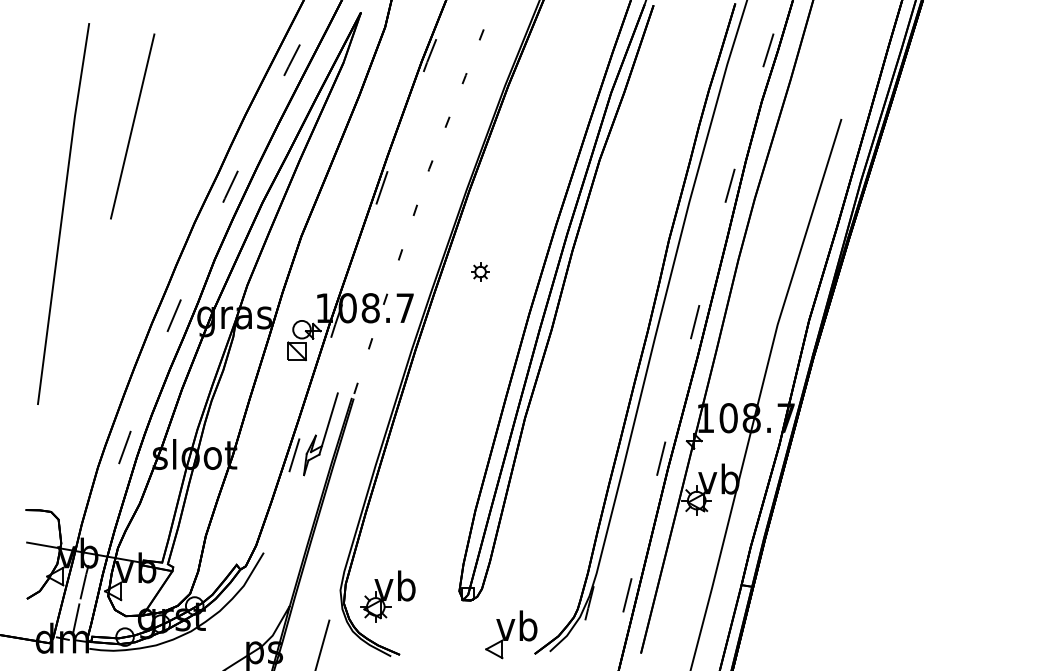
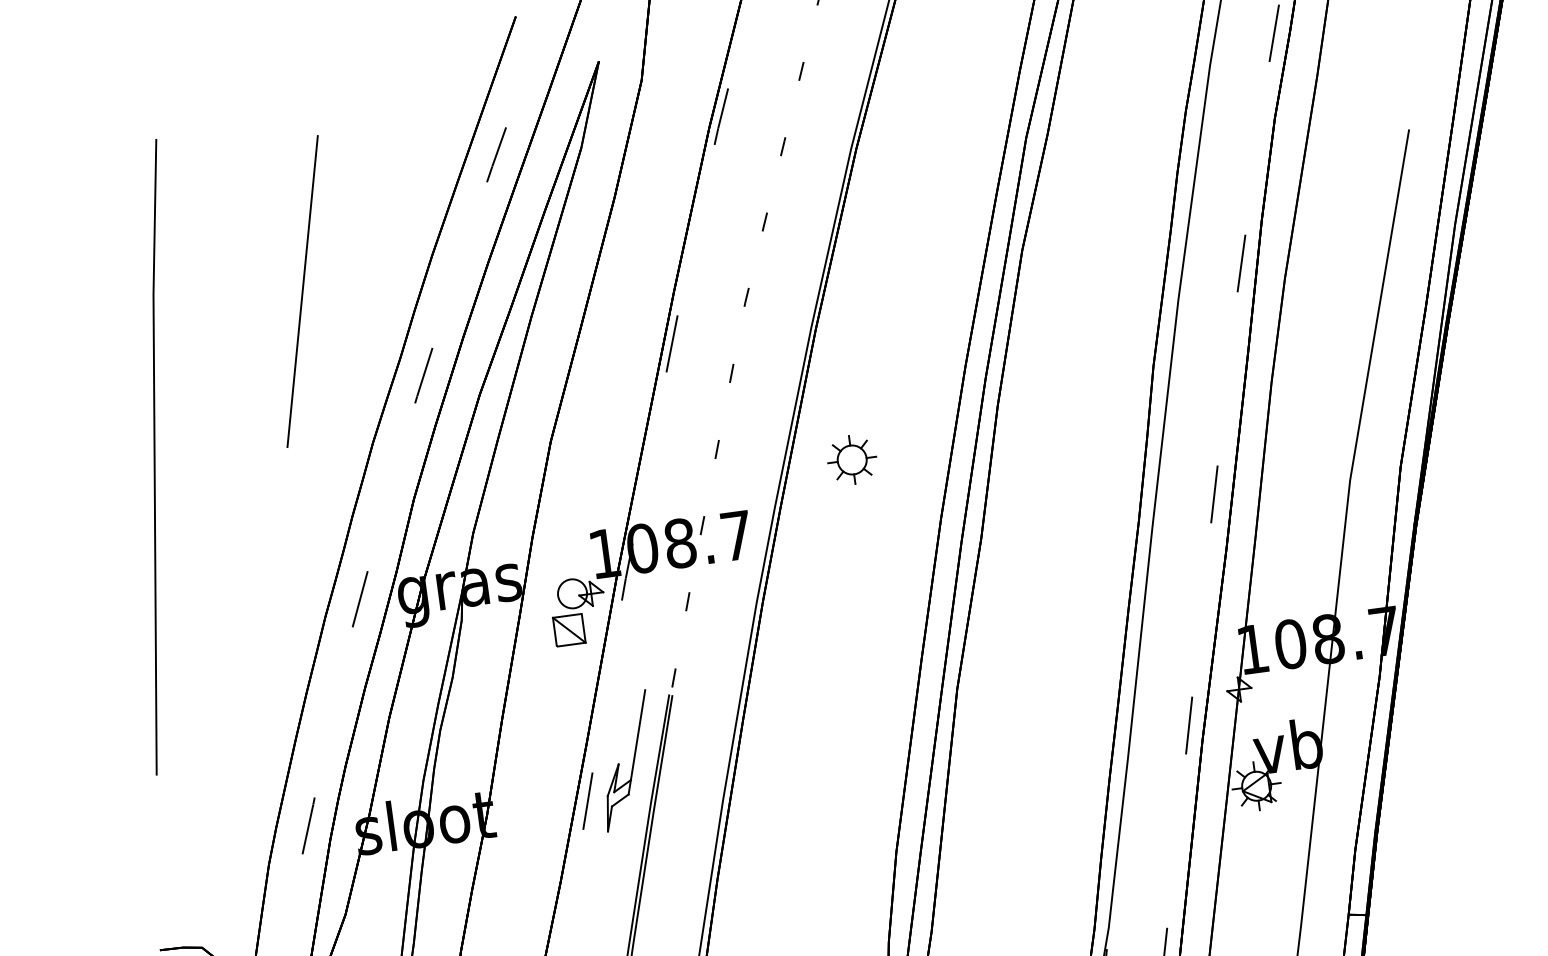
line: (132, 126) -> (302, 291), moved
part: (480, 271) -> (851, 459), size x1.67

